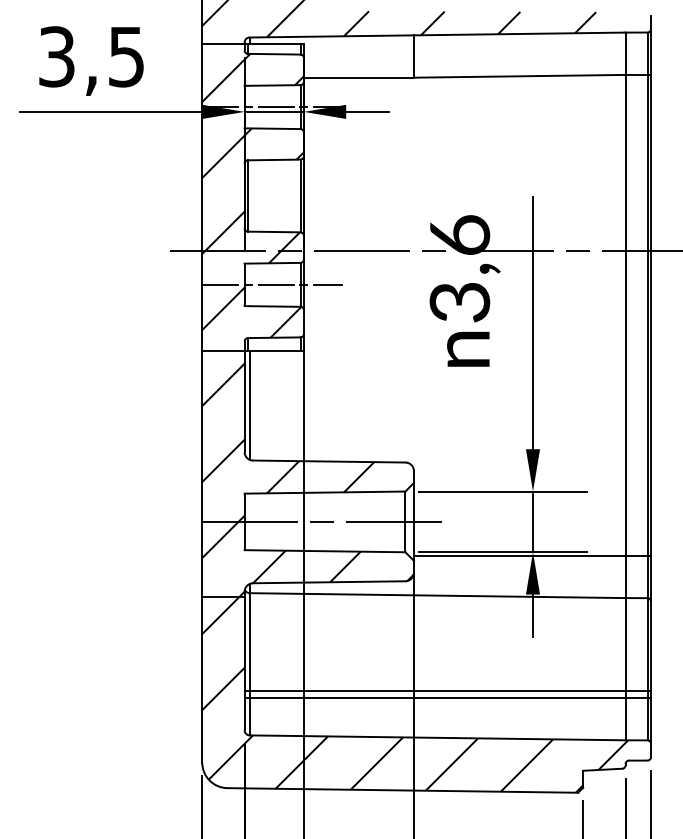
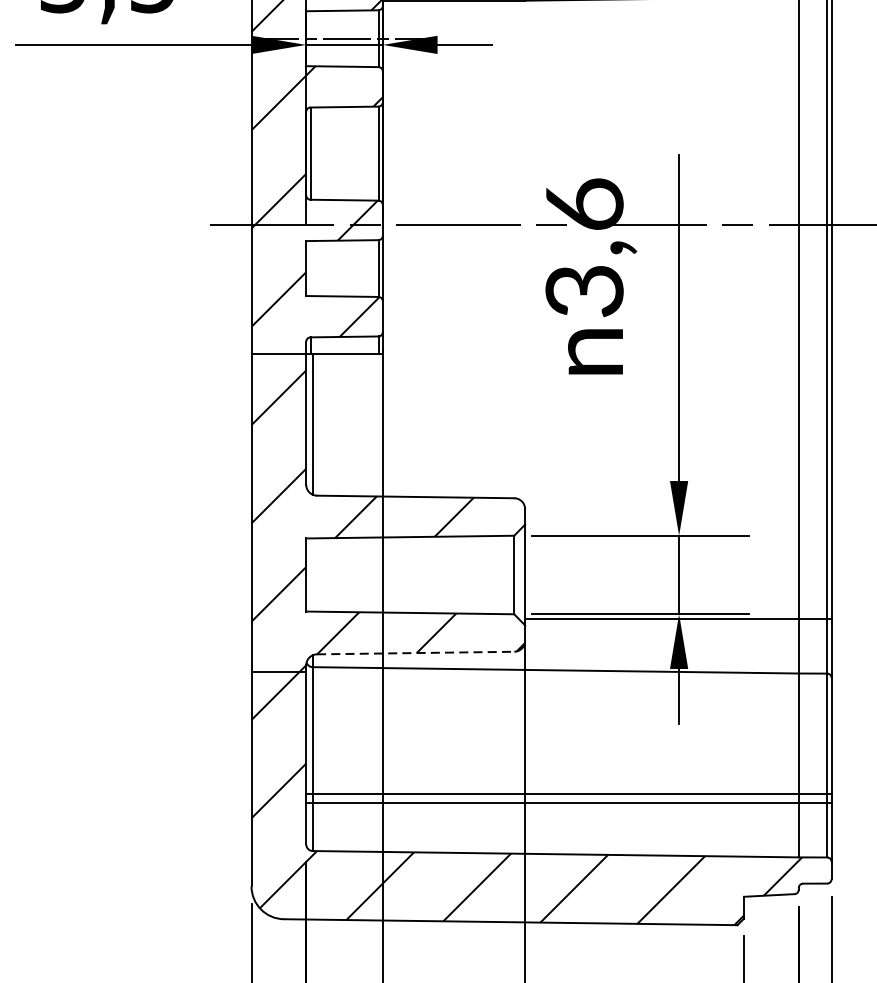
line: (272, 284) -> (342, 268), removed
line: (324, 521) -> (409, 574), removed
line: (329, 582) -> (415, 653), solid -> dashed

